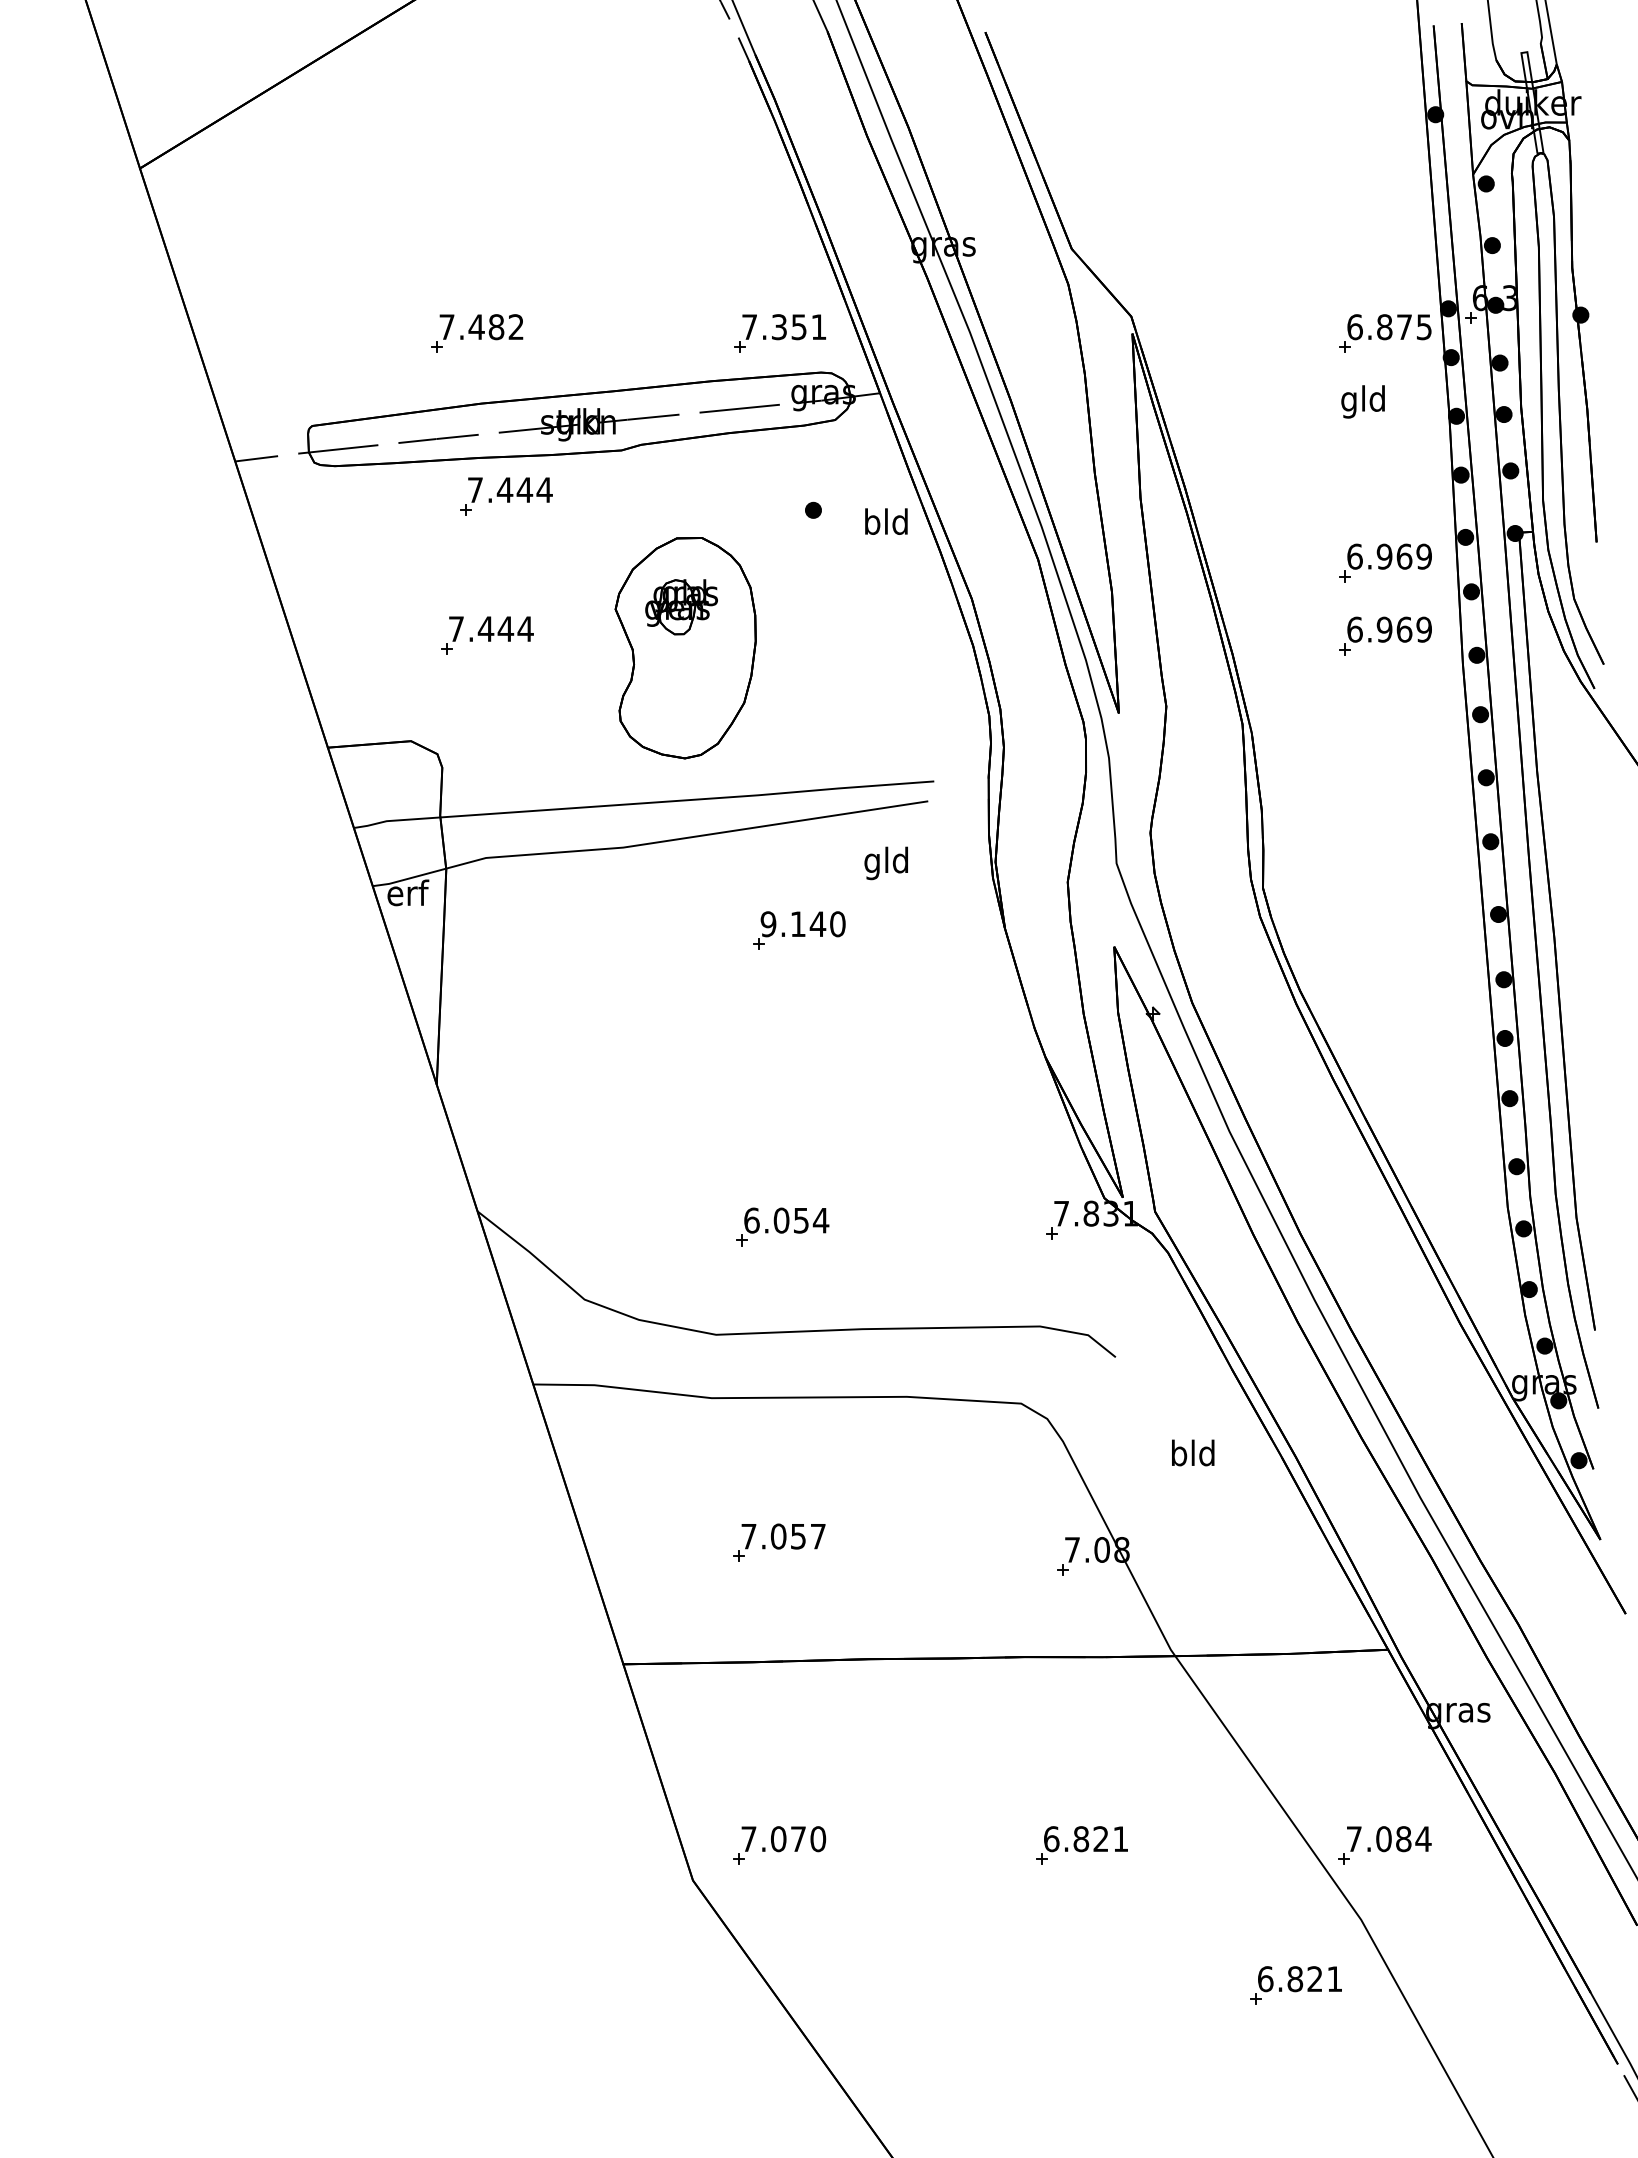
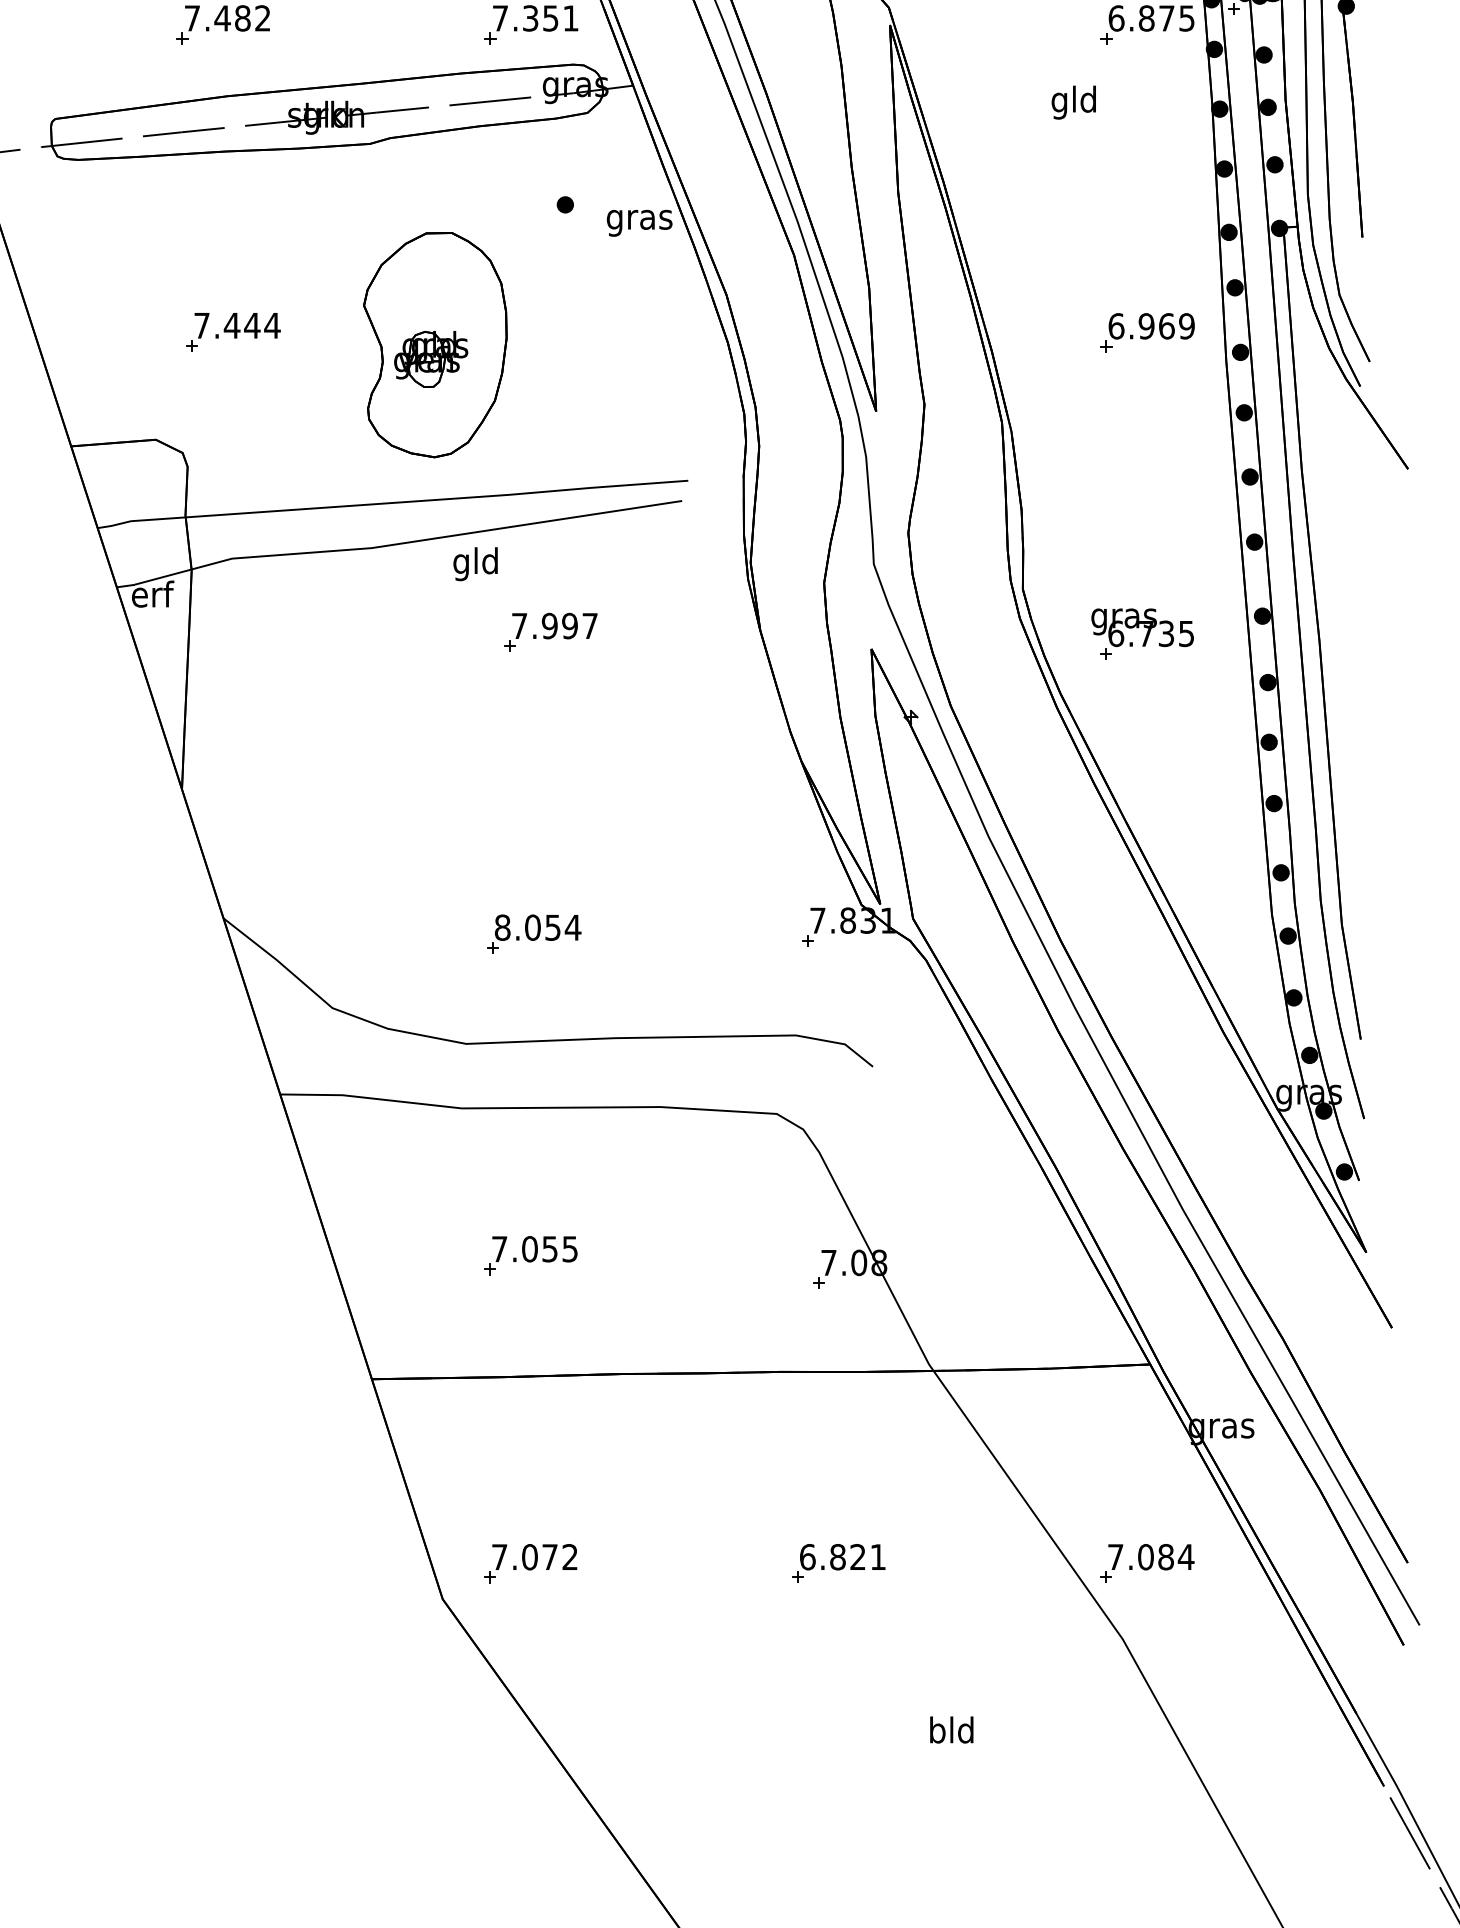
text: (1362, 401) -> (1073, 102), moved
part: (506, 496) -> (252, 190), removed
text: (886, 524) -> (639, 219), bld -> gras
part: (1385, 562) -> (1147, 257), removed
part: (681, 607) -> (431, 359), moved
text: (885, 863) -> (474, 564), moved
text: (802, 924) -> (554, 626), 9.140 -> 7.997
part: (1380, 932) -> (1142, 634), added
text: (751, 1220) -> (502, 927), 6.054 -> 8.054
text: (1193, 1452) -> (952, 1729), moved
text: (817, 1536) -> (569, 1249), 7.057 -> 7.055
text: (818, 1839) -> (570, 1557), 7.070 -> 7.072
part: (1295, 1985) -> (1055, 1706), removed

